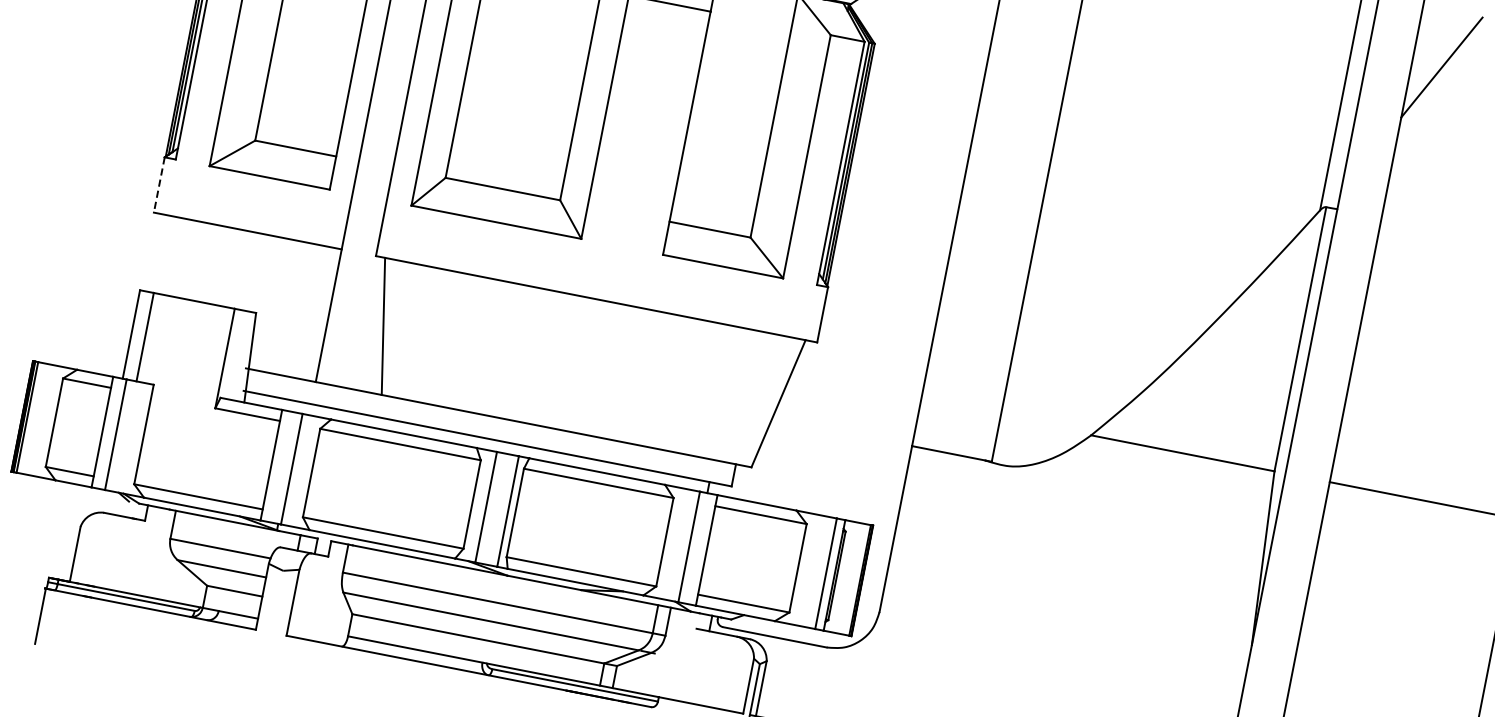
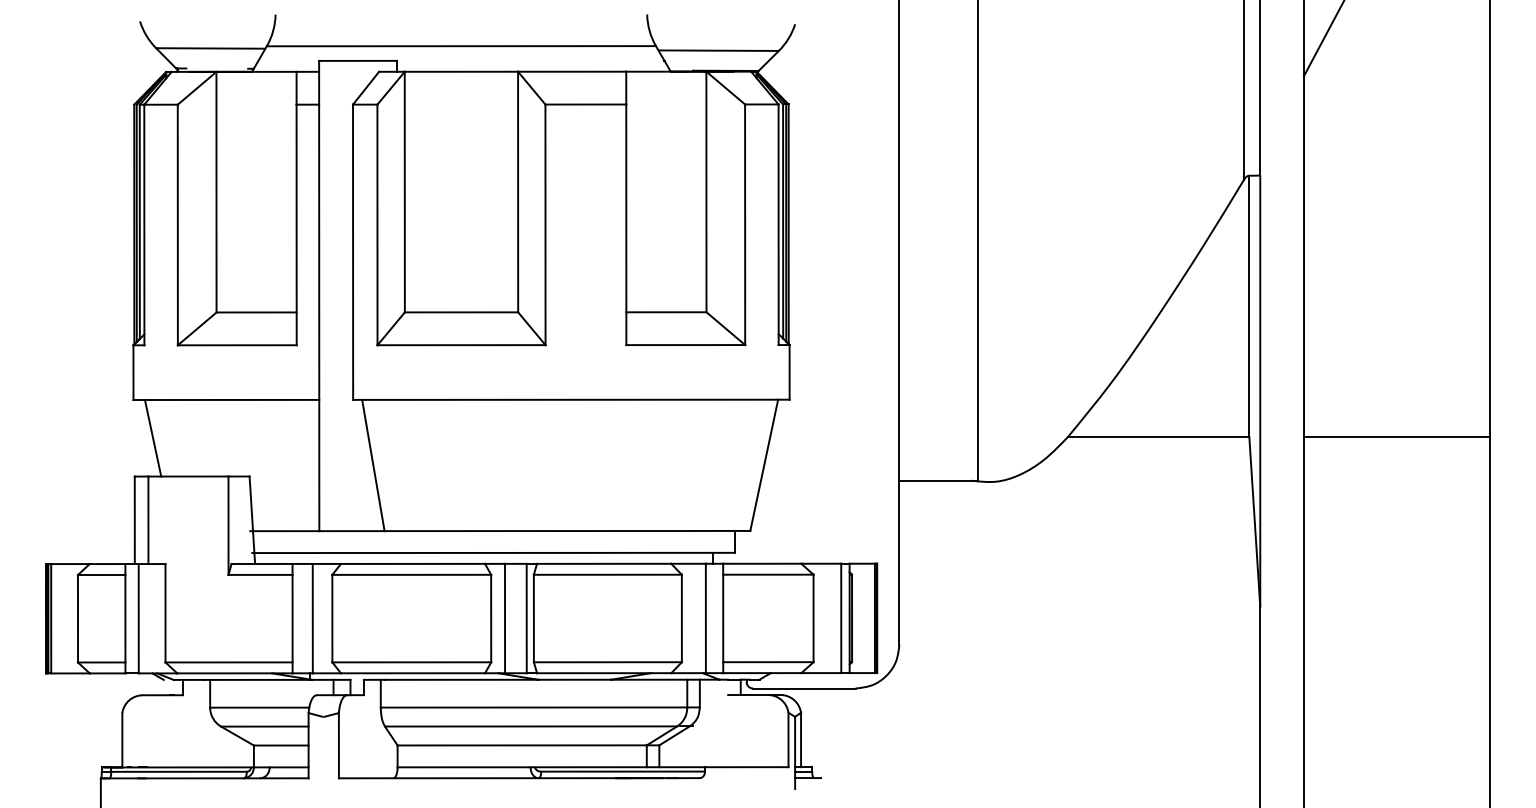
line: (159, 185) -> (133, 373), dashed -> solid
line: (165, 254) -> (152, 437), added

